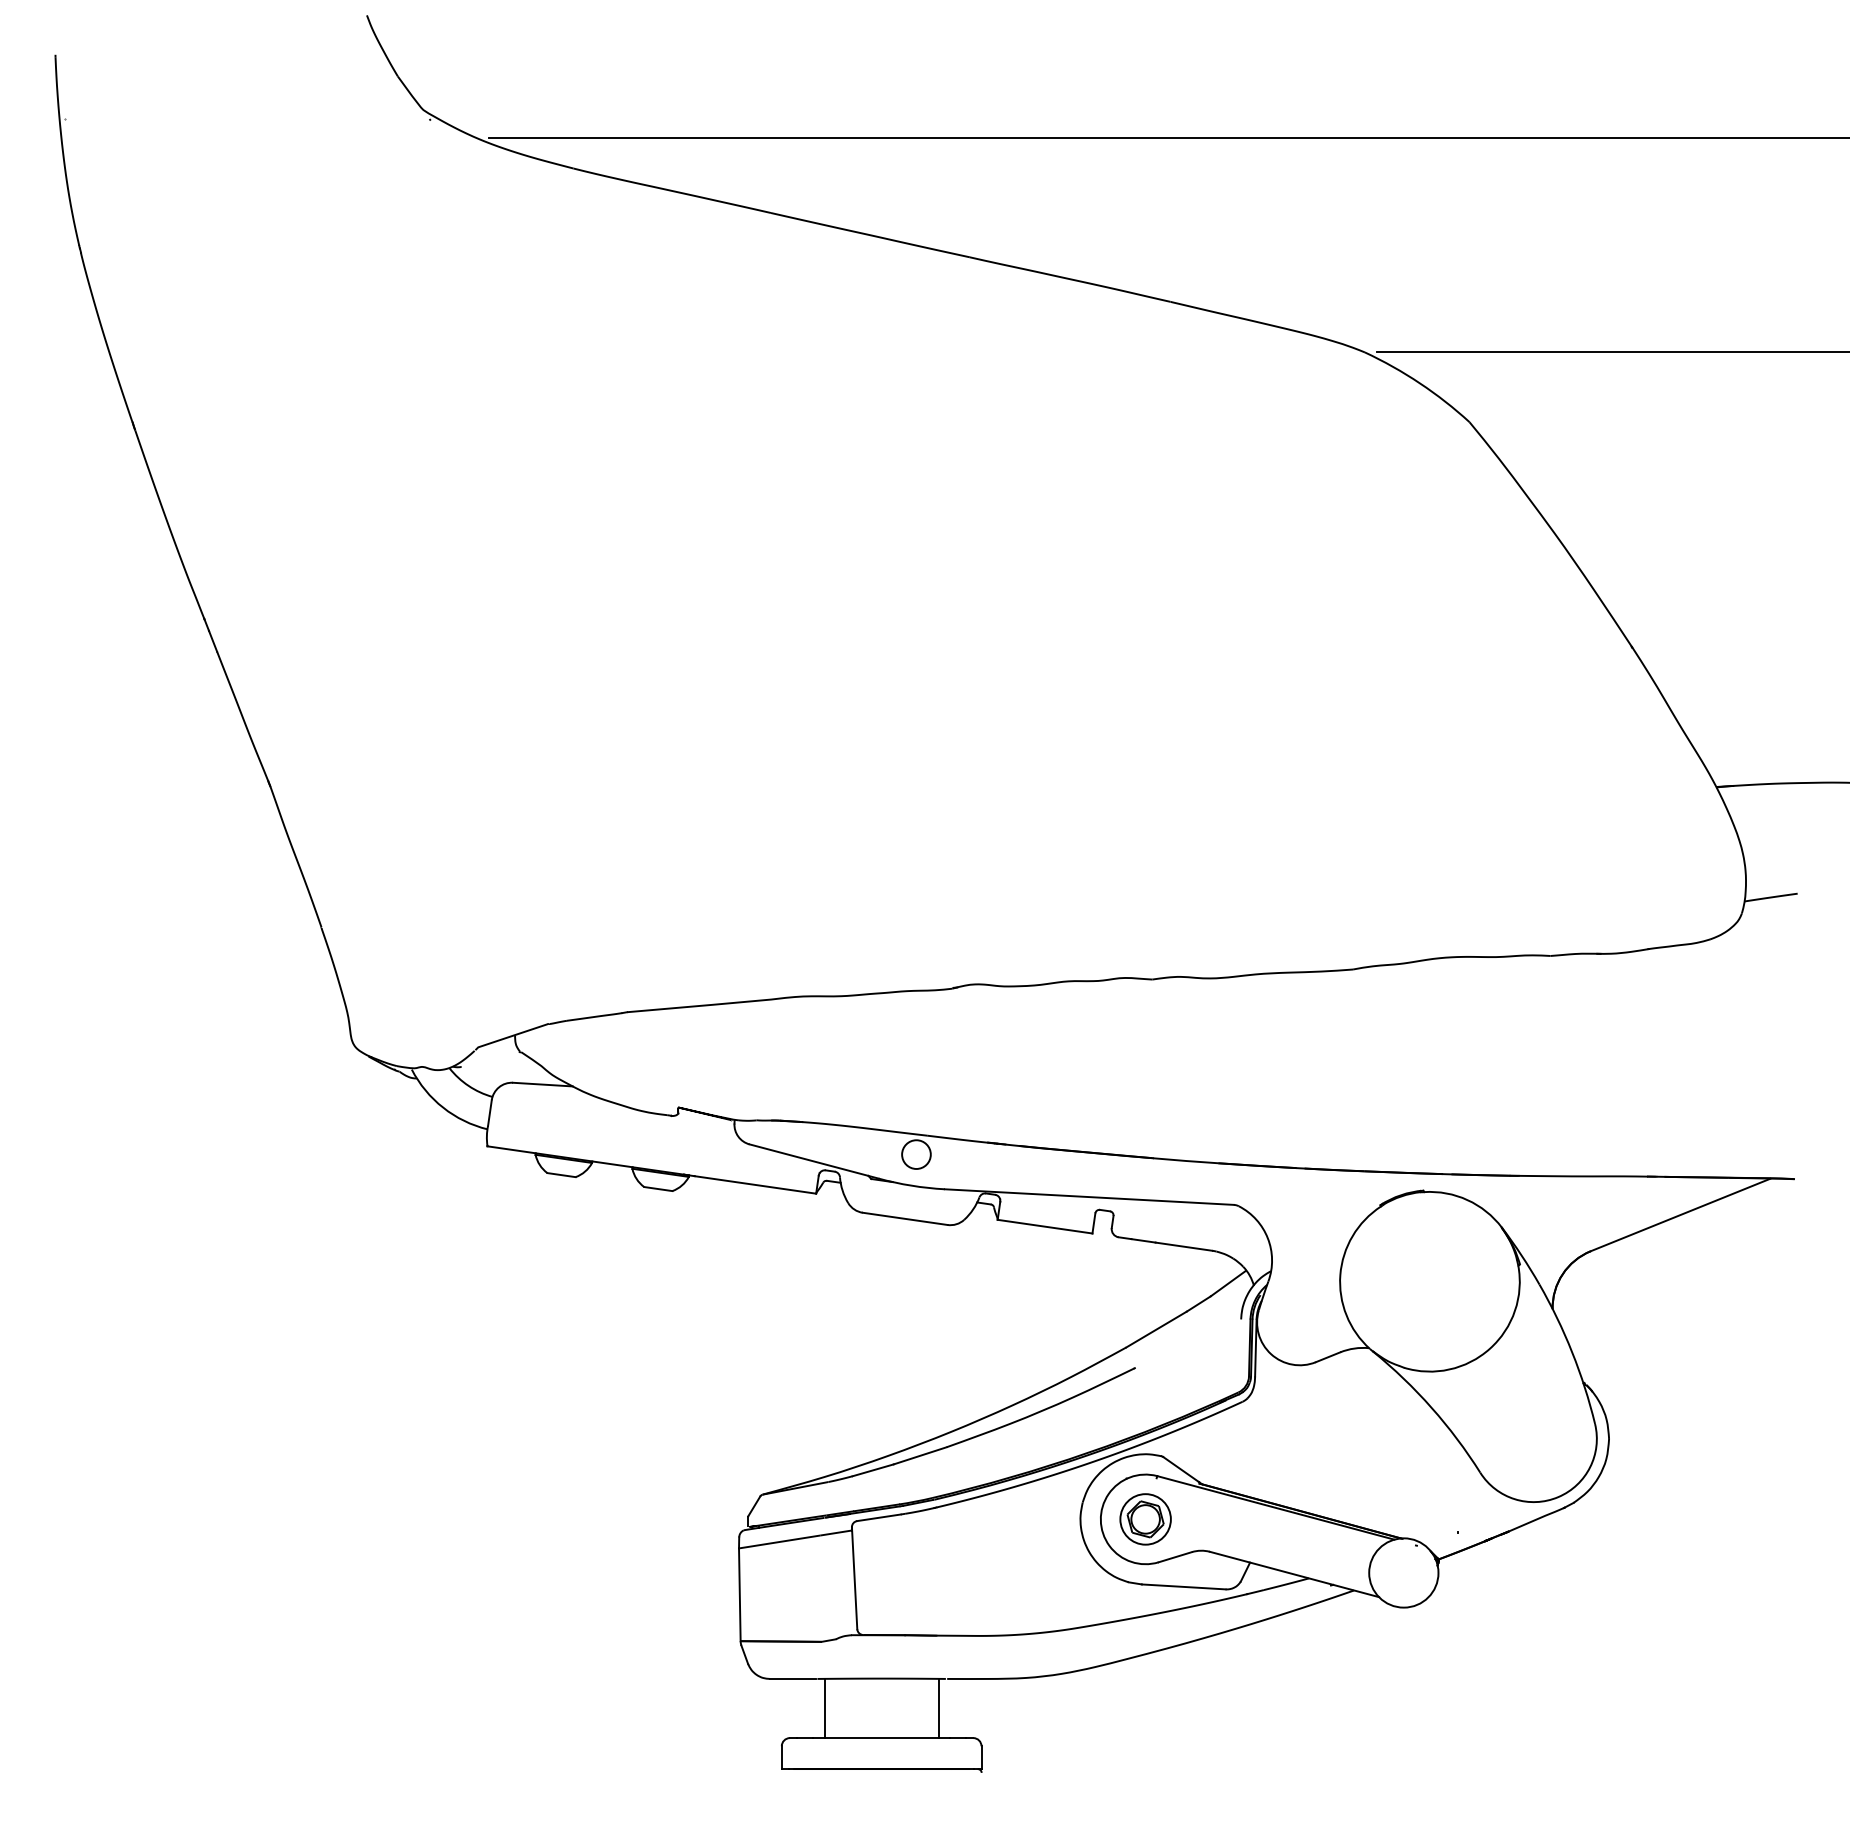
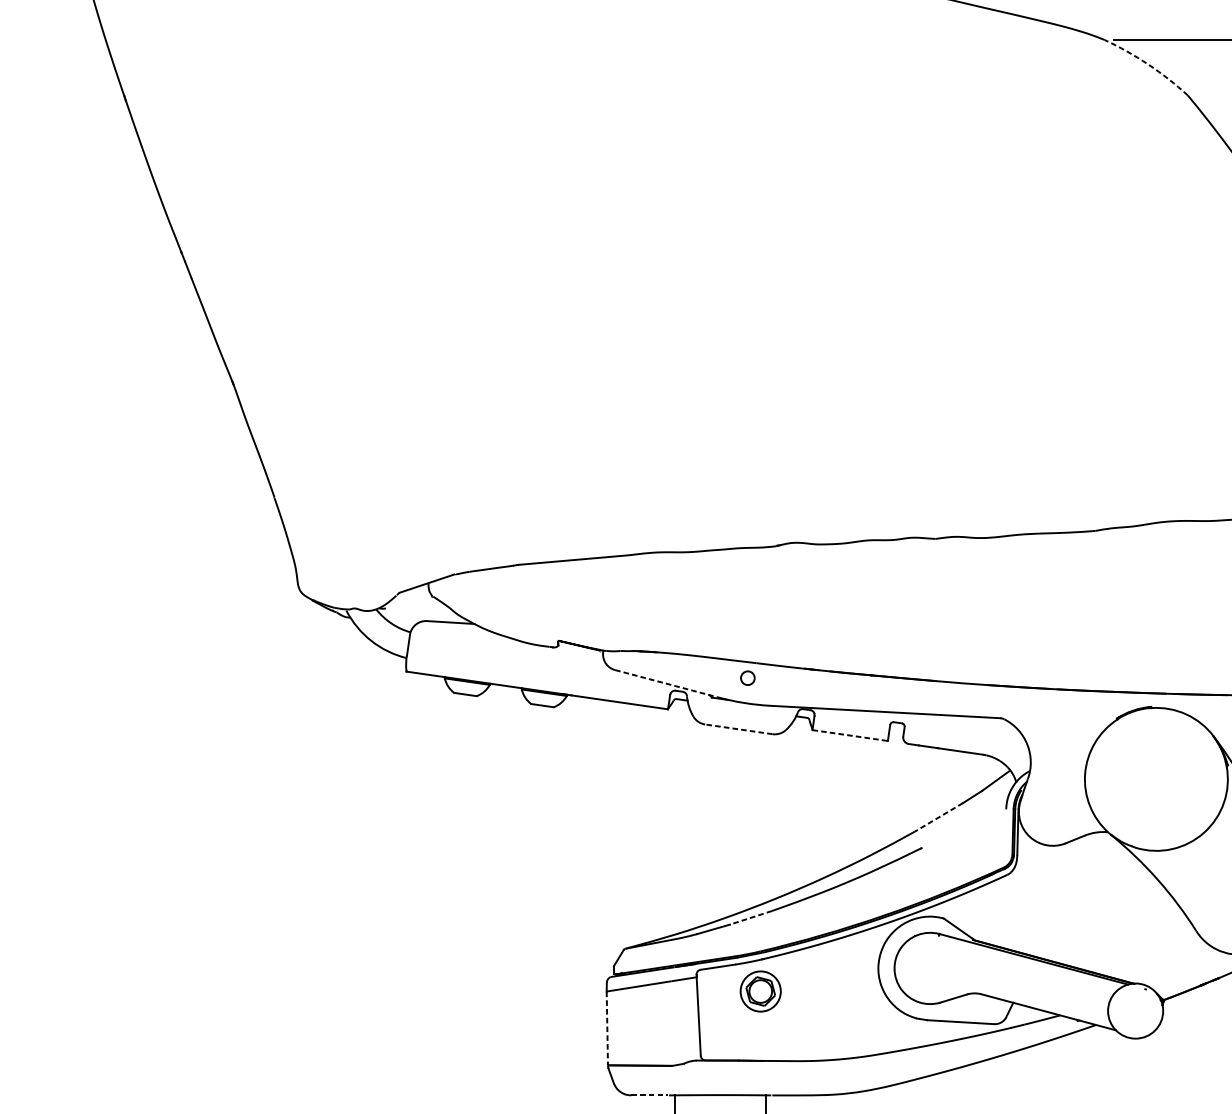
arc: (1419, 383) -> (1148, 64), solid -> dashed
circle: (916, 1154) -> (747, 678), size x0.6
line: (814, 1161) -> (666, 683), solid -> dashed
line: (905, 1218) -> (739, 729), solid -> dashed
line: (1045, 1226) -> (850, 735), solid -> dashed
line: (1156, 1329) -> (938, 817), solid -> dashed
line: (920, 1455) -> (751, 917), solid -> dashed
part: (1145, 1519) -> (760, 991), moved
line: (739, 1595) -> (607, 1028), solid -> dashed
line: (793, 1678) -> (650, 1095), solid -> dashed

